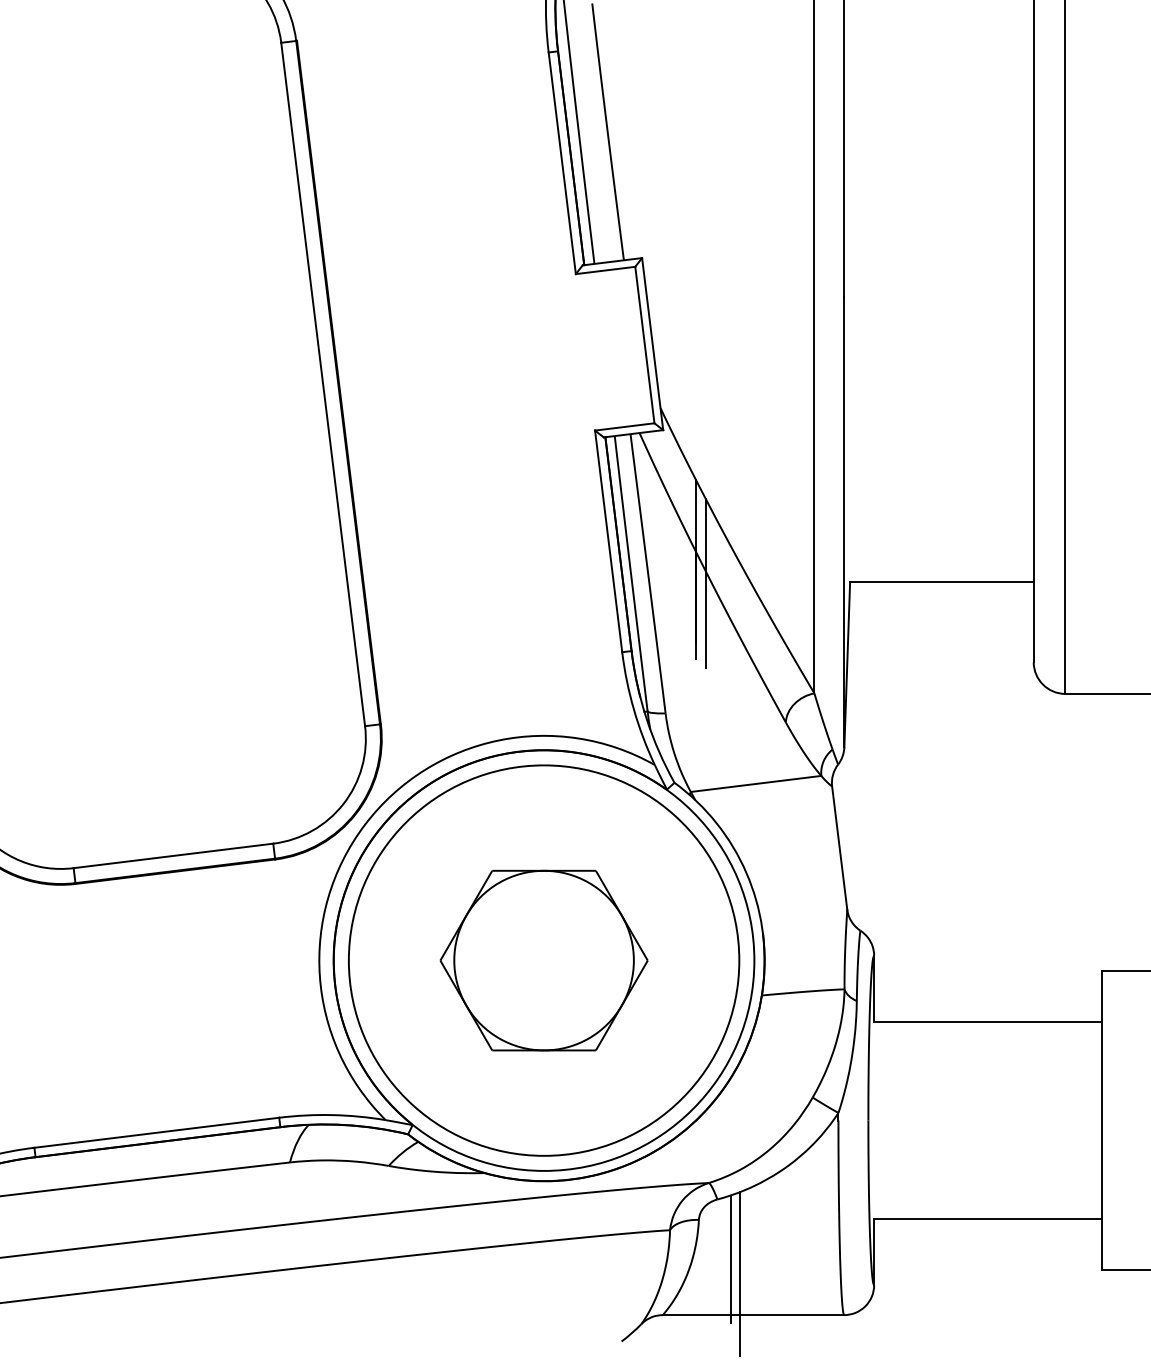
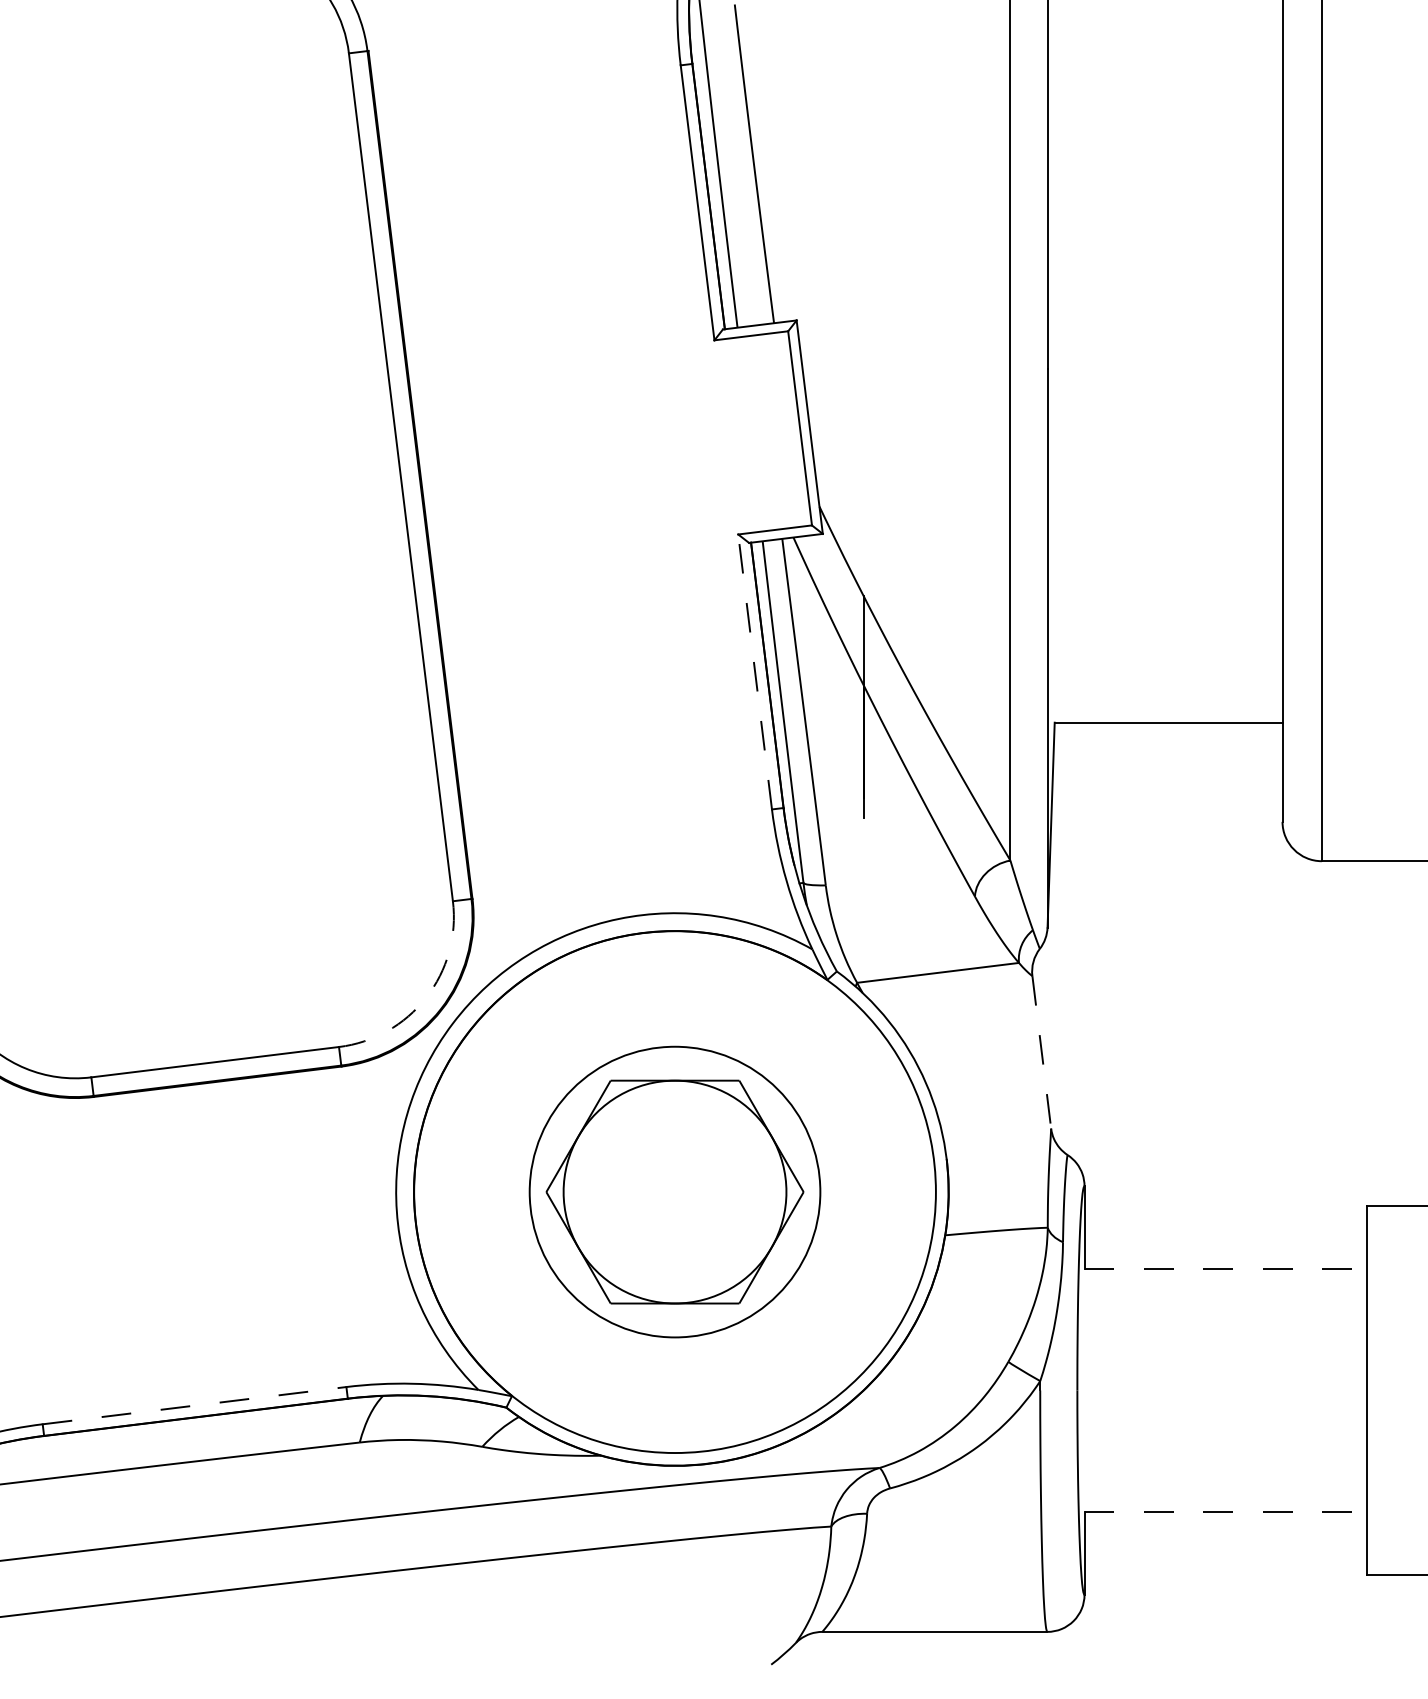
line: (608, 541) -> (755, 671), solid -> dashed
line: (705, 582) -> (875, 723), removed
arc: (343, 803) -> (426, 997), solid -> dashed
line: (839, 848) -> (1041, 1052), solid -> dashed
circle: (543, 960) -> (674, 1191), size x0.6
line: (988, 1022) -> (1226, 1268), solid -> dashed
line: (156, 1132) -> (194, 1405), solid -> dashed
line: (988, 1218) -> (1226, 1512), solid -> dashed
line: (730, 1259) -> (906, 1562), removed
line: (740, 1273) -> (918, 1580), removed

